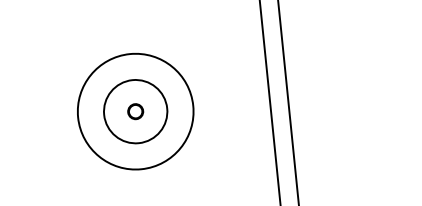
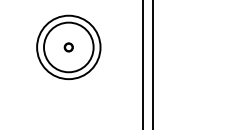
circle: (135, 111) -> (68, 47), size x1.43

